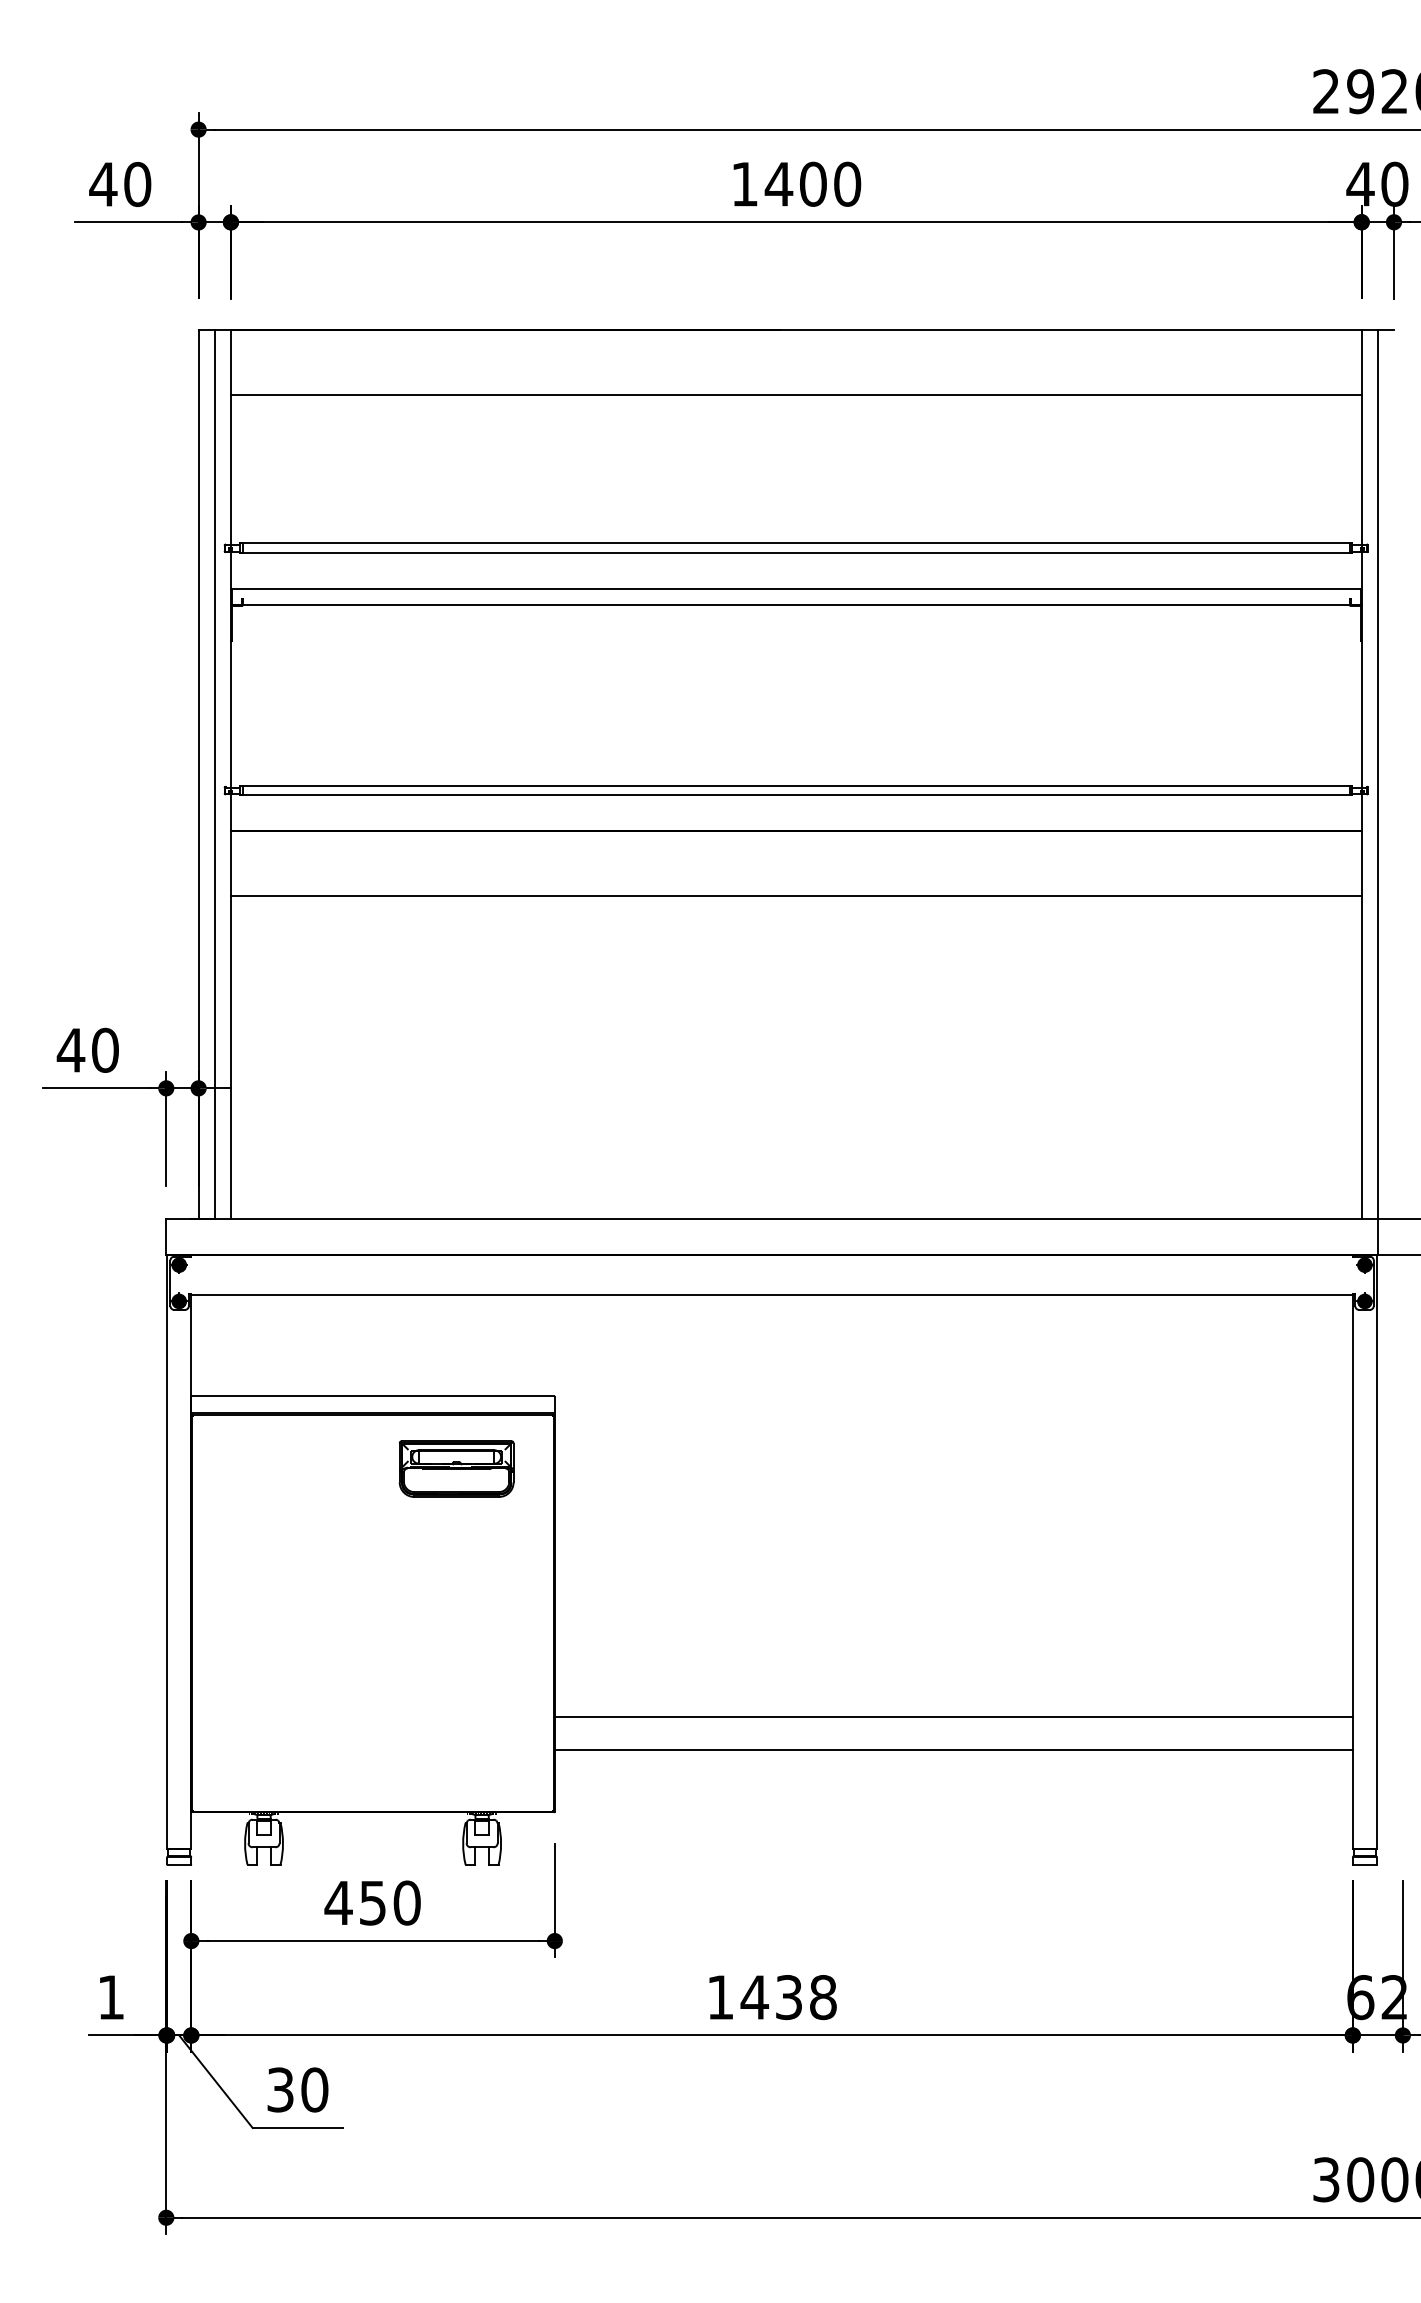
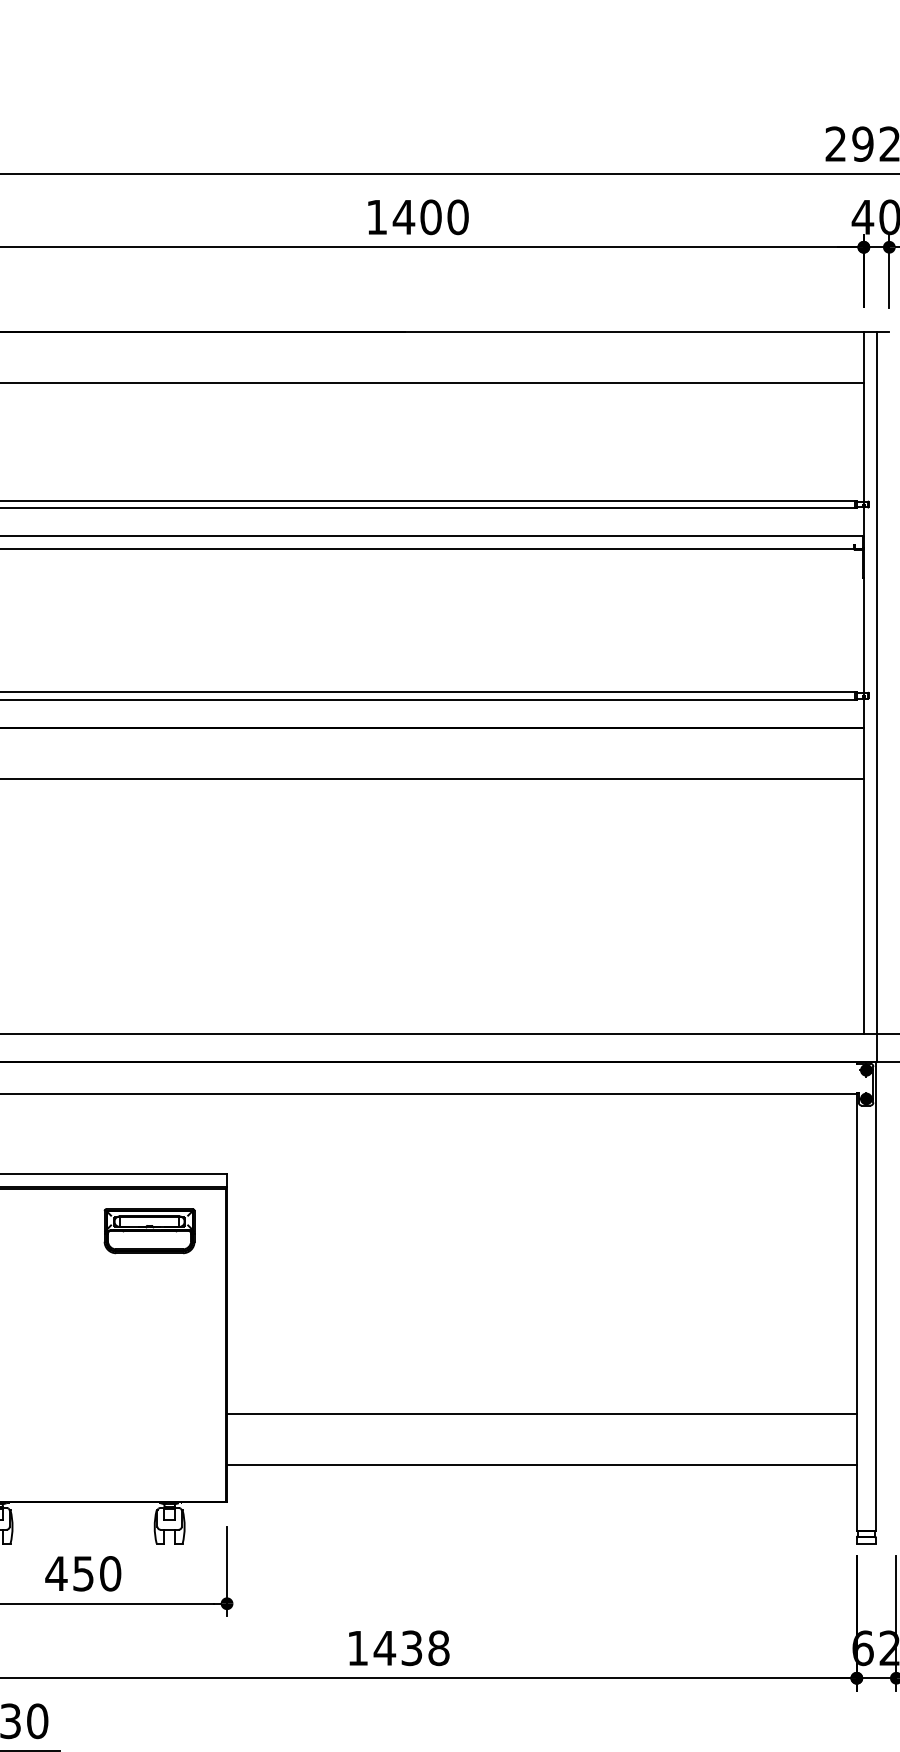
line: (953, 1717) -> (541, 1465), moved
line: (953, 1749) -> (541, 1413), moved

